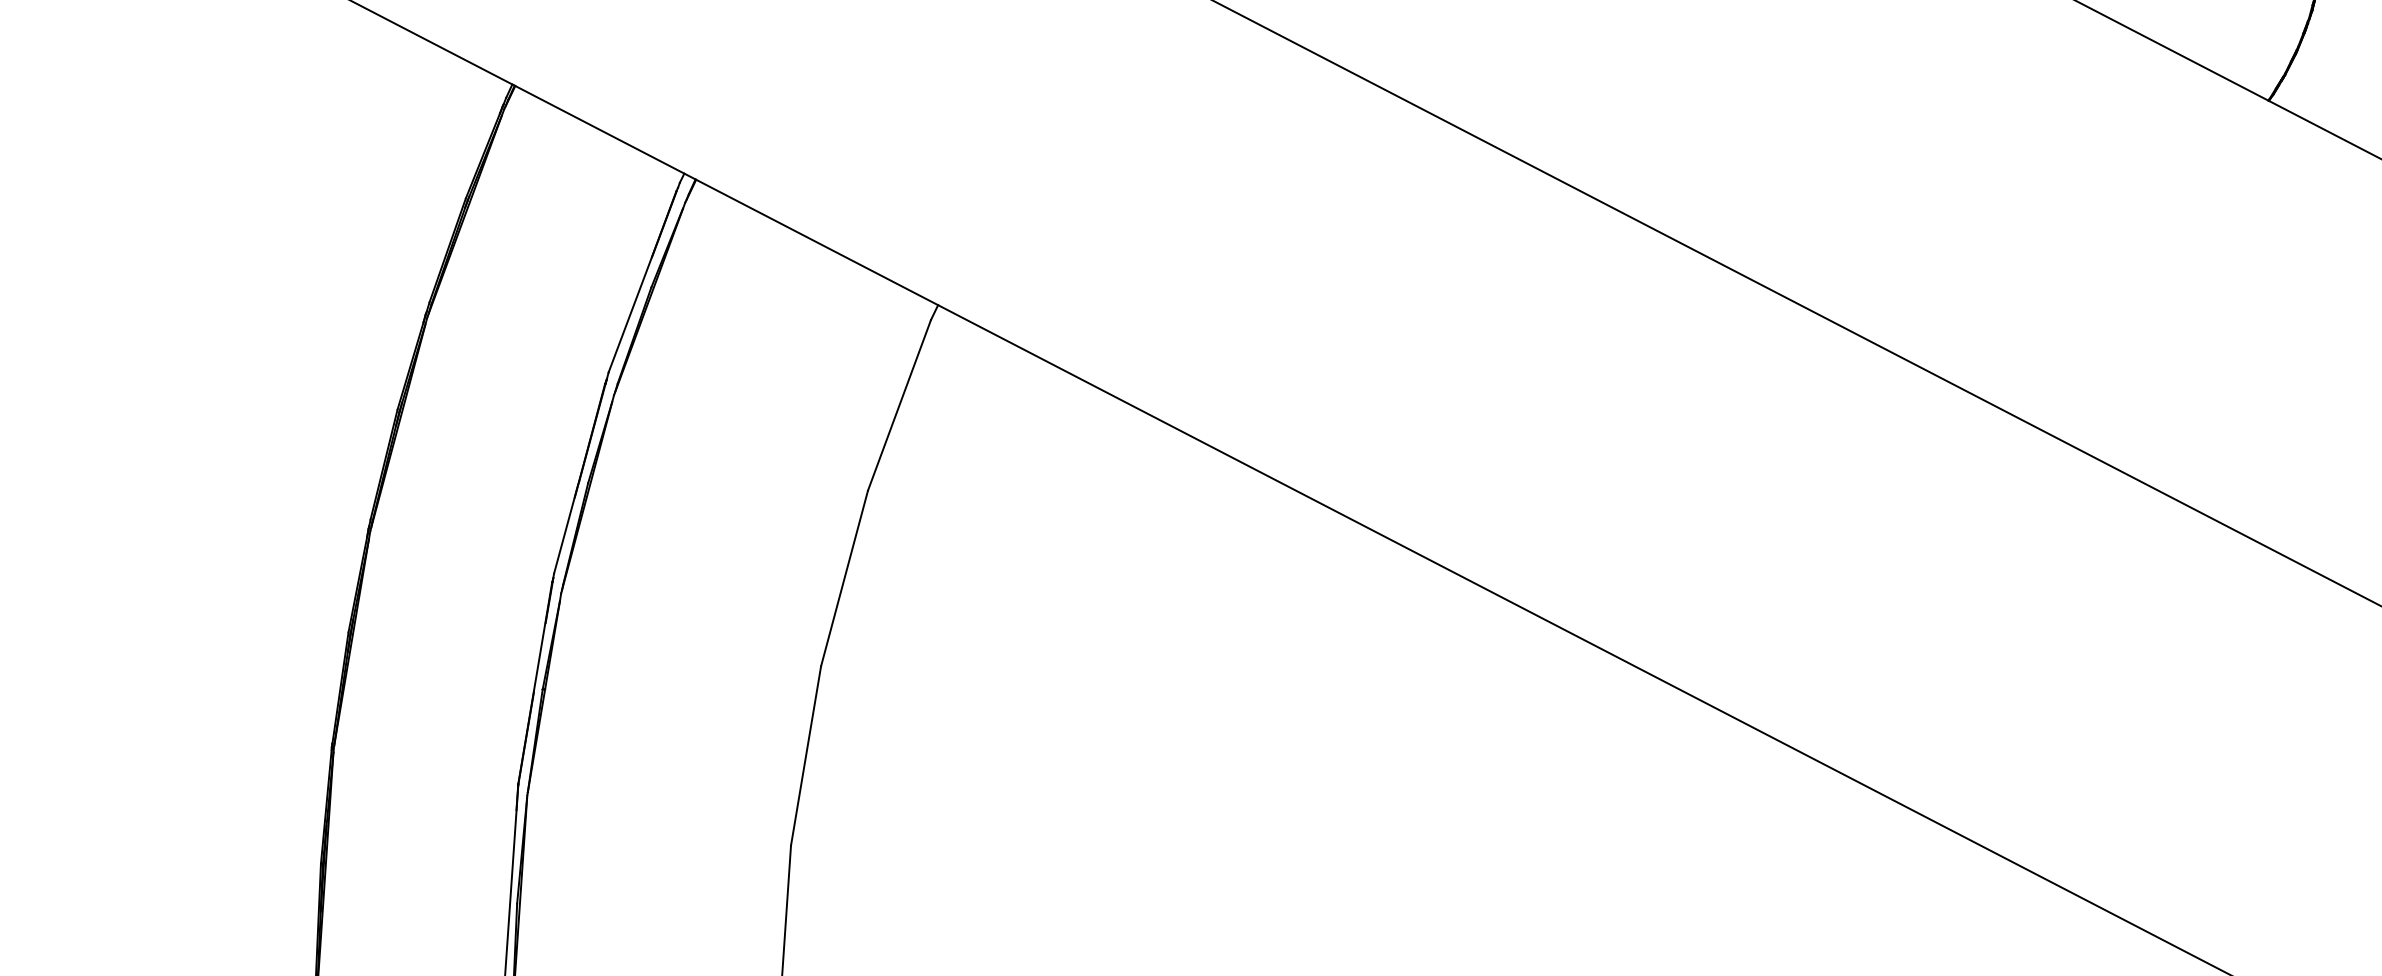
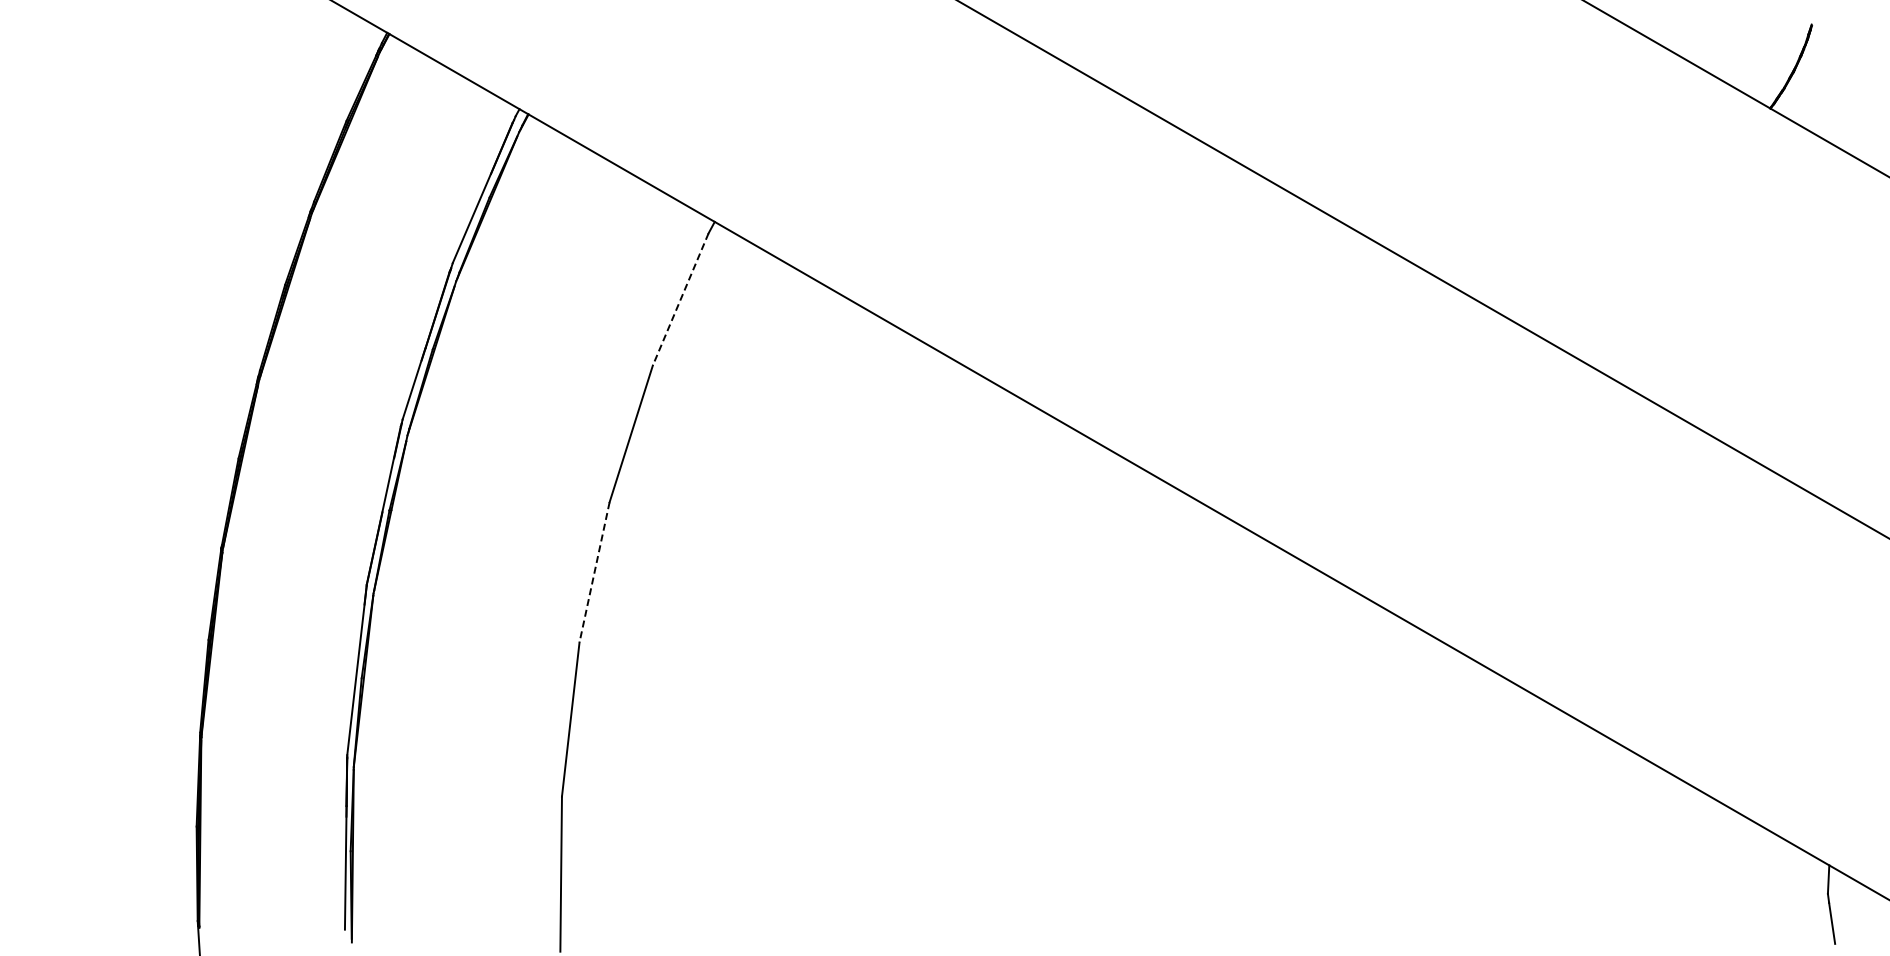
line: (899, 405) -> (680, 299), solid -> dashed
line: (805, 756) -> (594, 572), solid -> dashed

